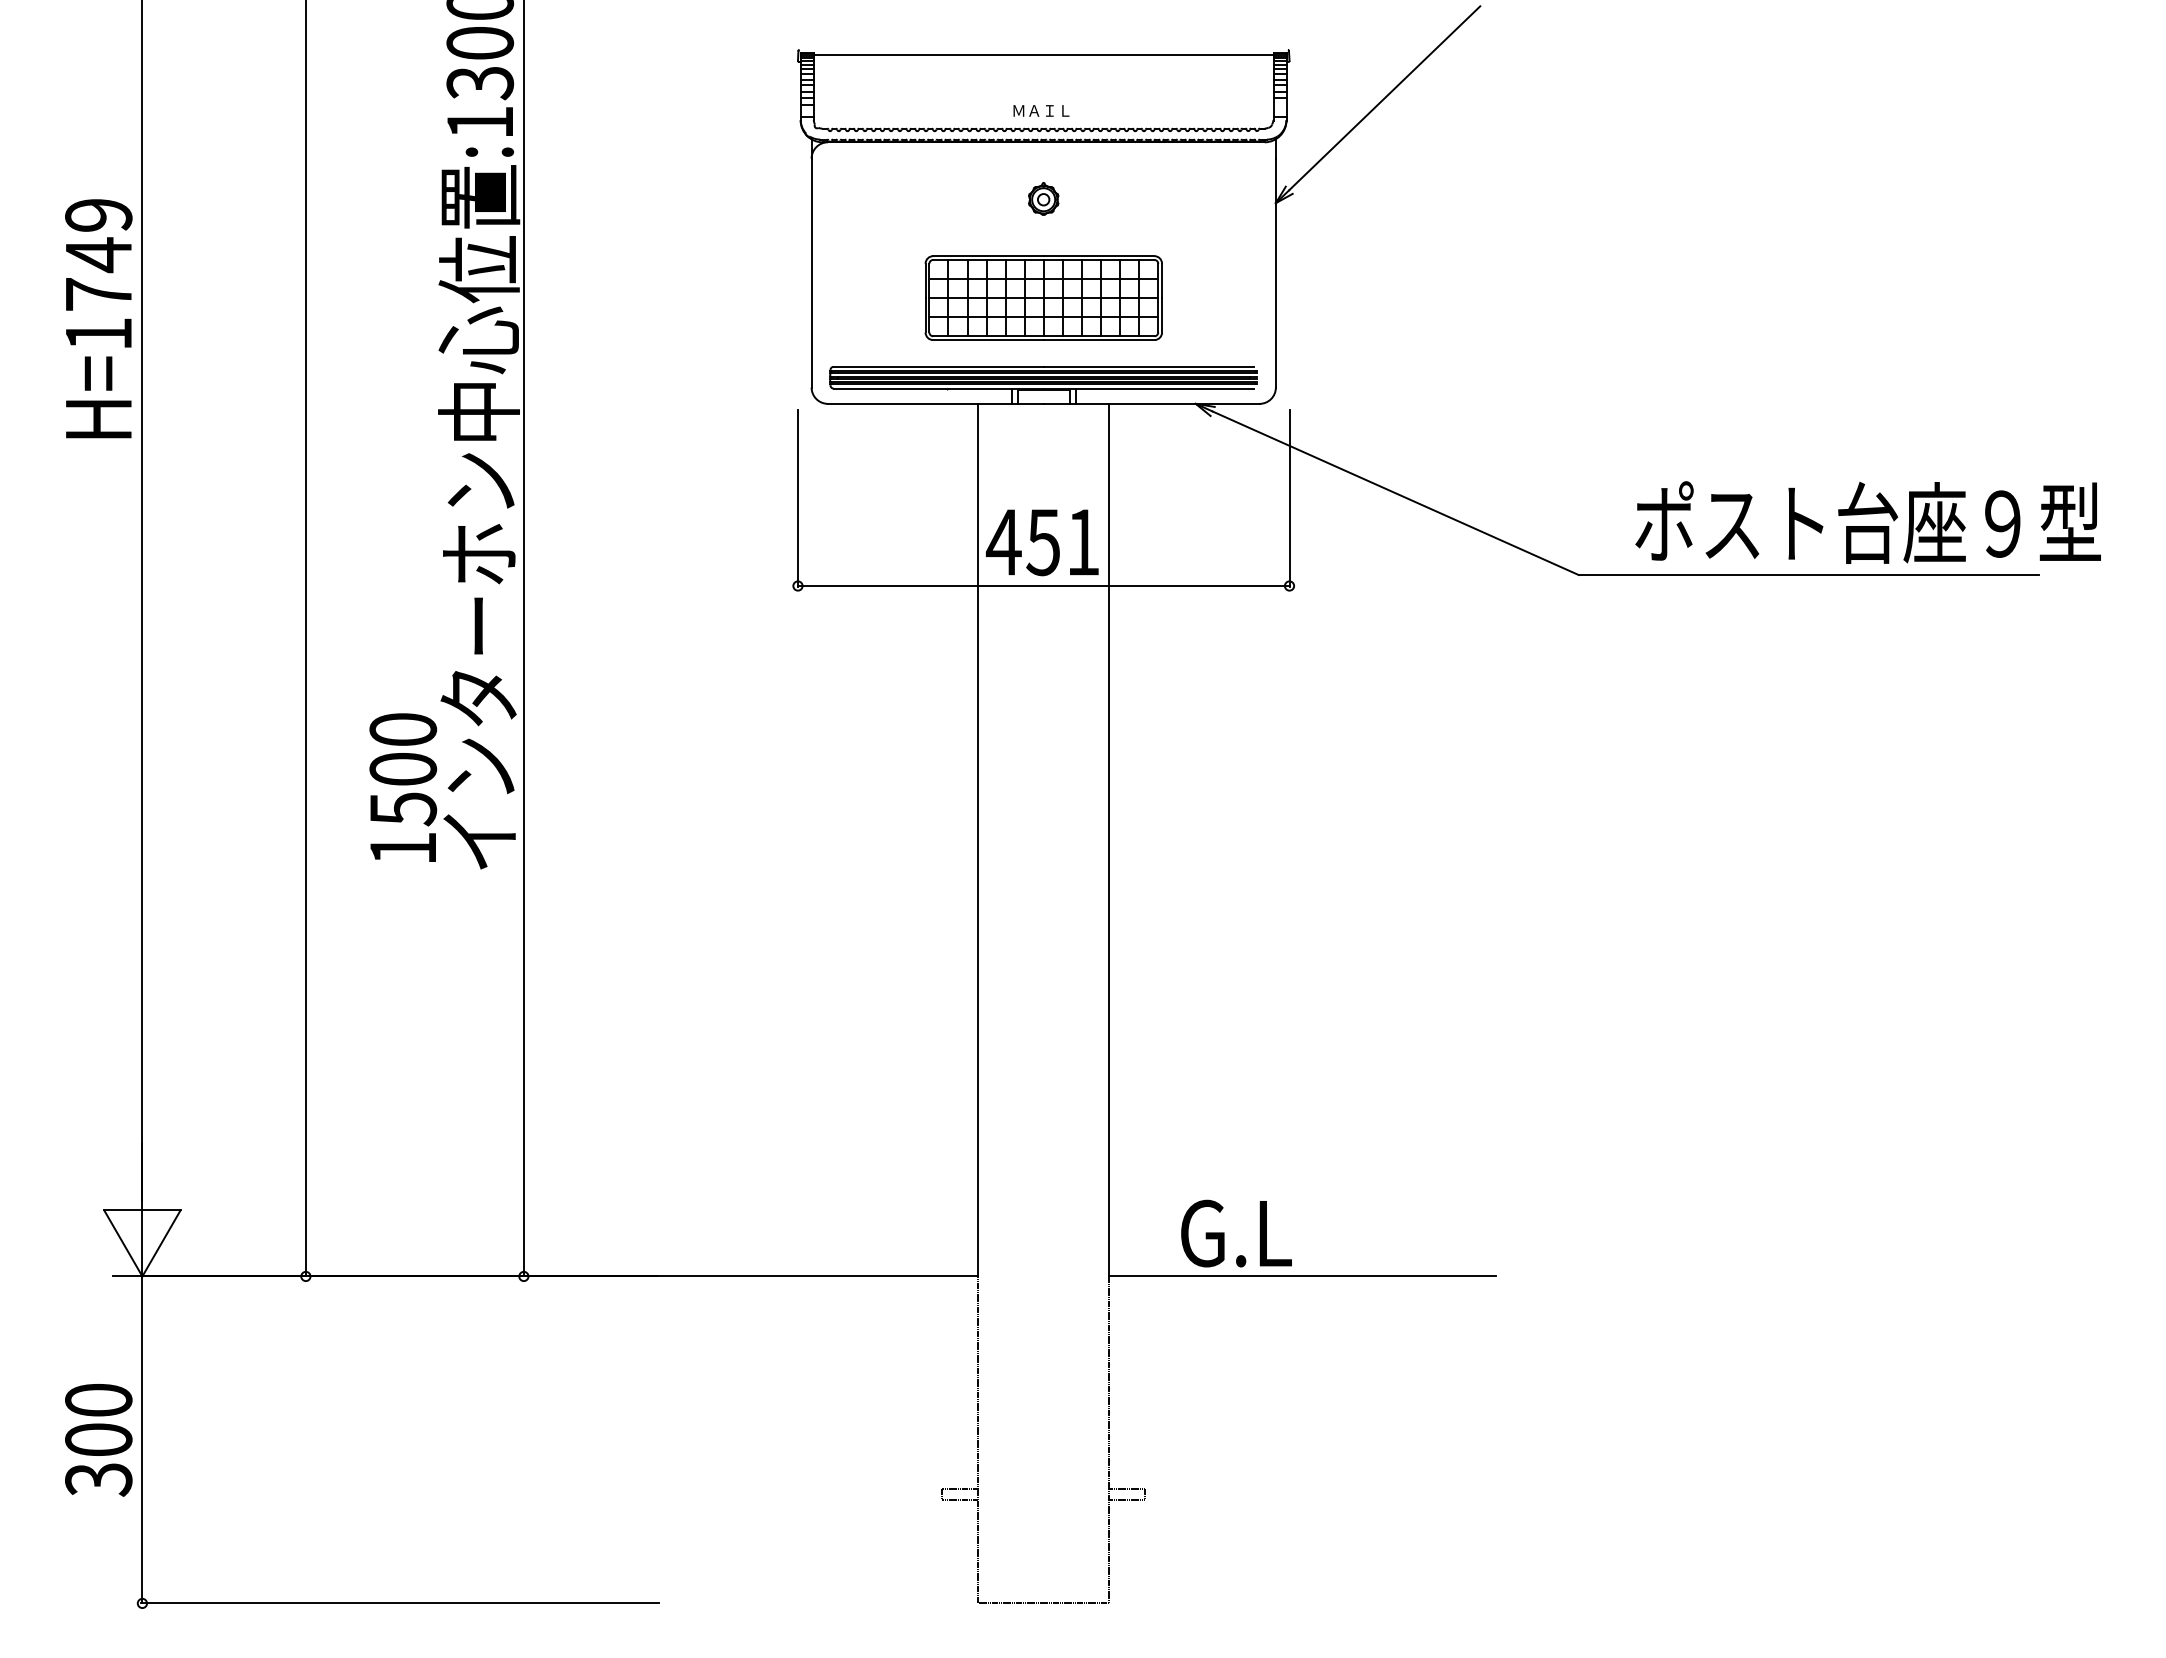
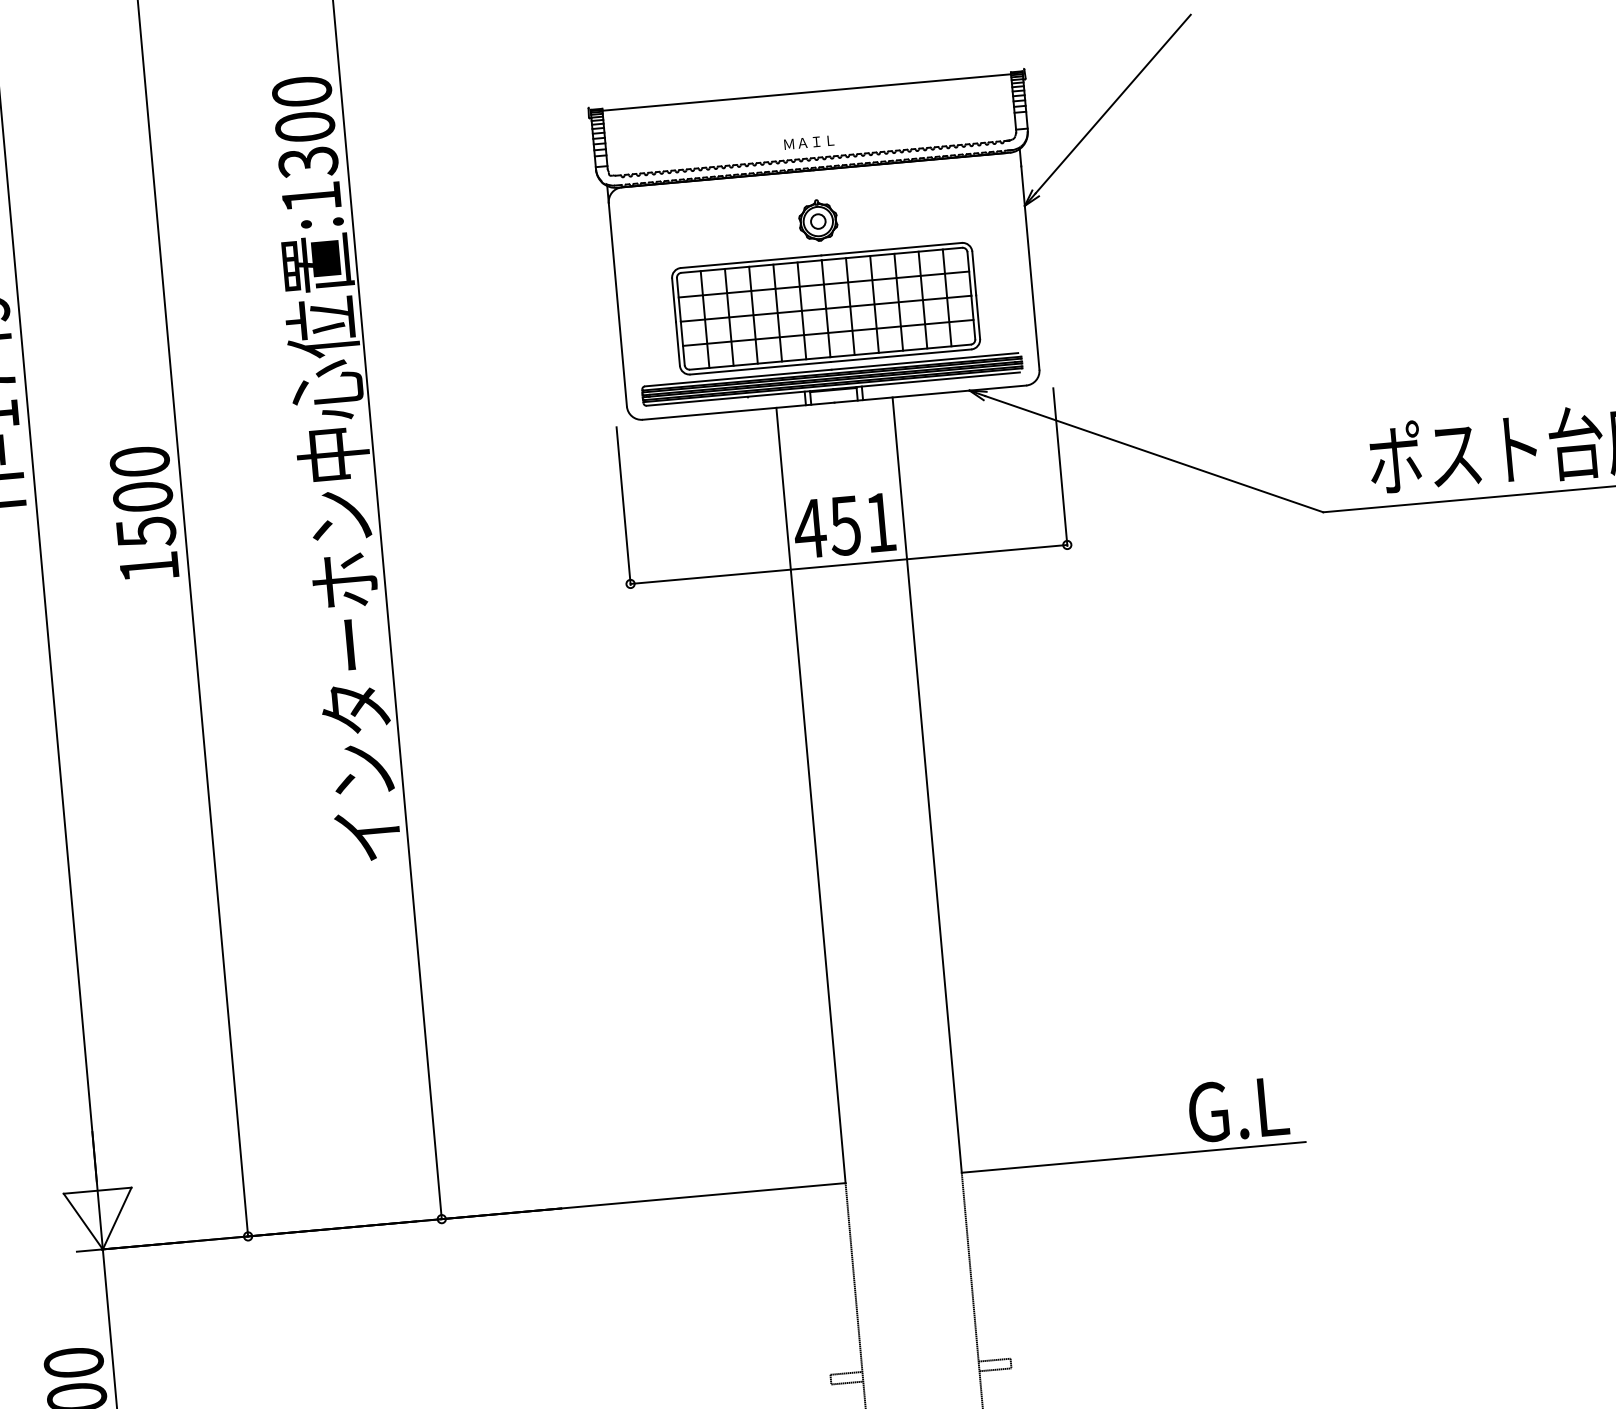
part: (1043, 198) -> (817, 220), size x1.43
part: (1043, 297) -> (825, 308), size x1.43
text: (403, 787) -> (144, 513), moved
text: (1236, 1233) -> (1238, 1109), moved

